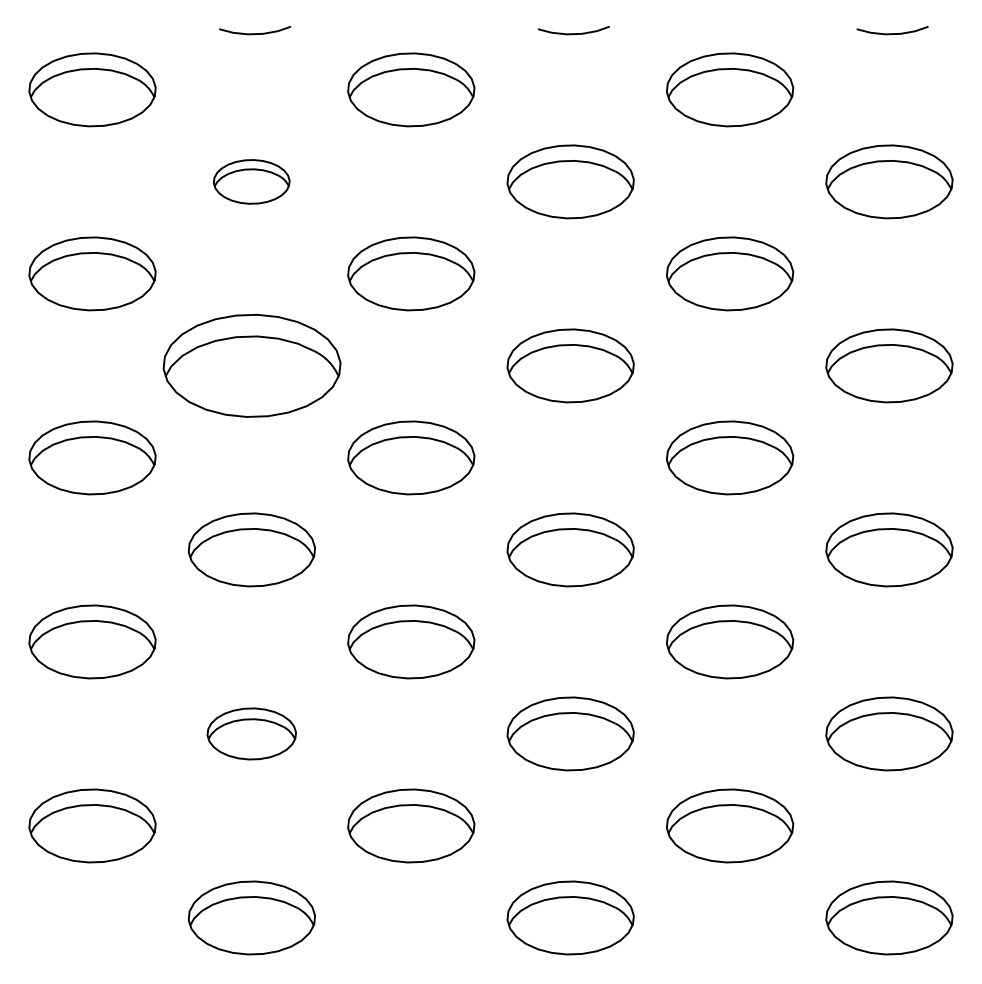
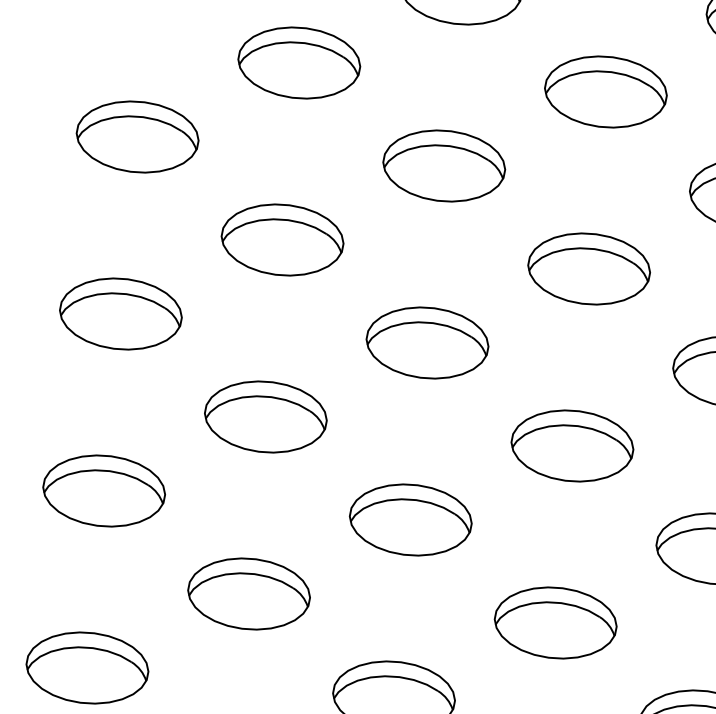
part: (251, 181) -> (298, 62), size x1.67
part: (251, 365) -> (282, 239), size x0.71
part: (251, 733) -> (248, 593), size x1.43

